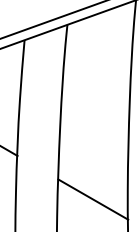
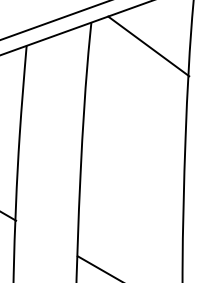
line: (105, 40) -> (148, 46), added

